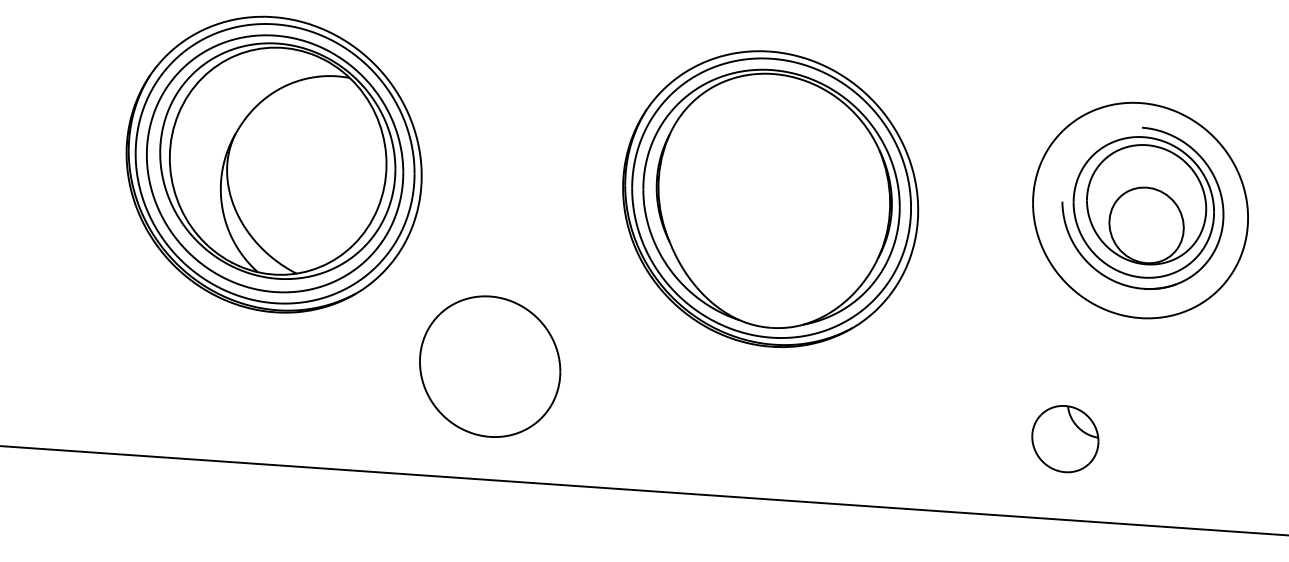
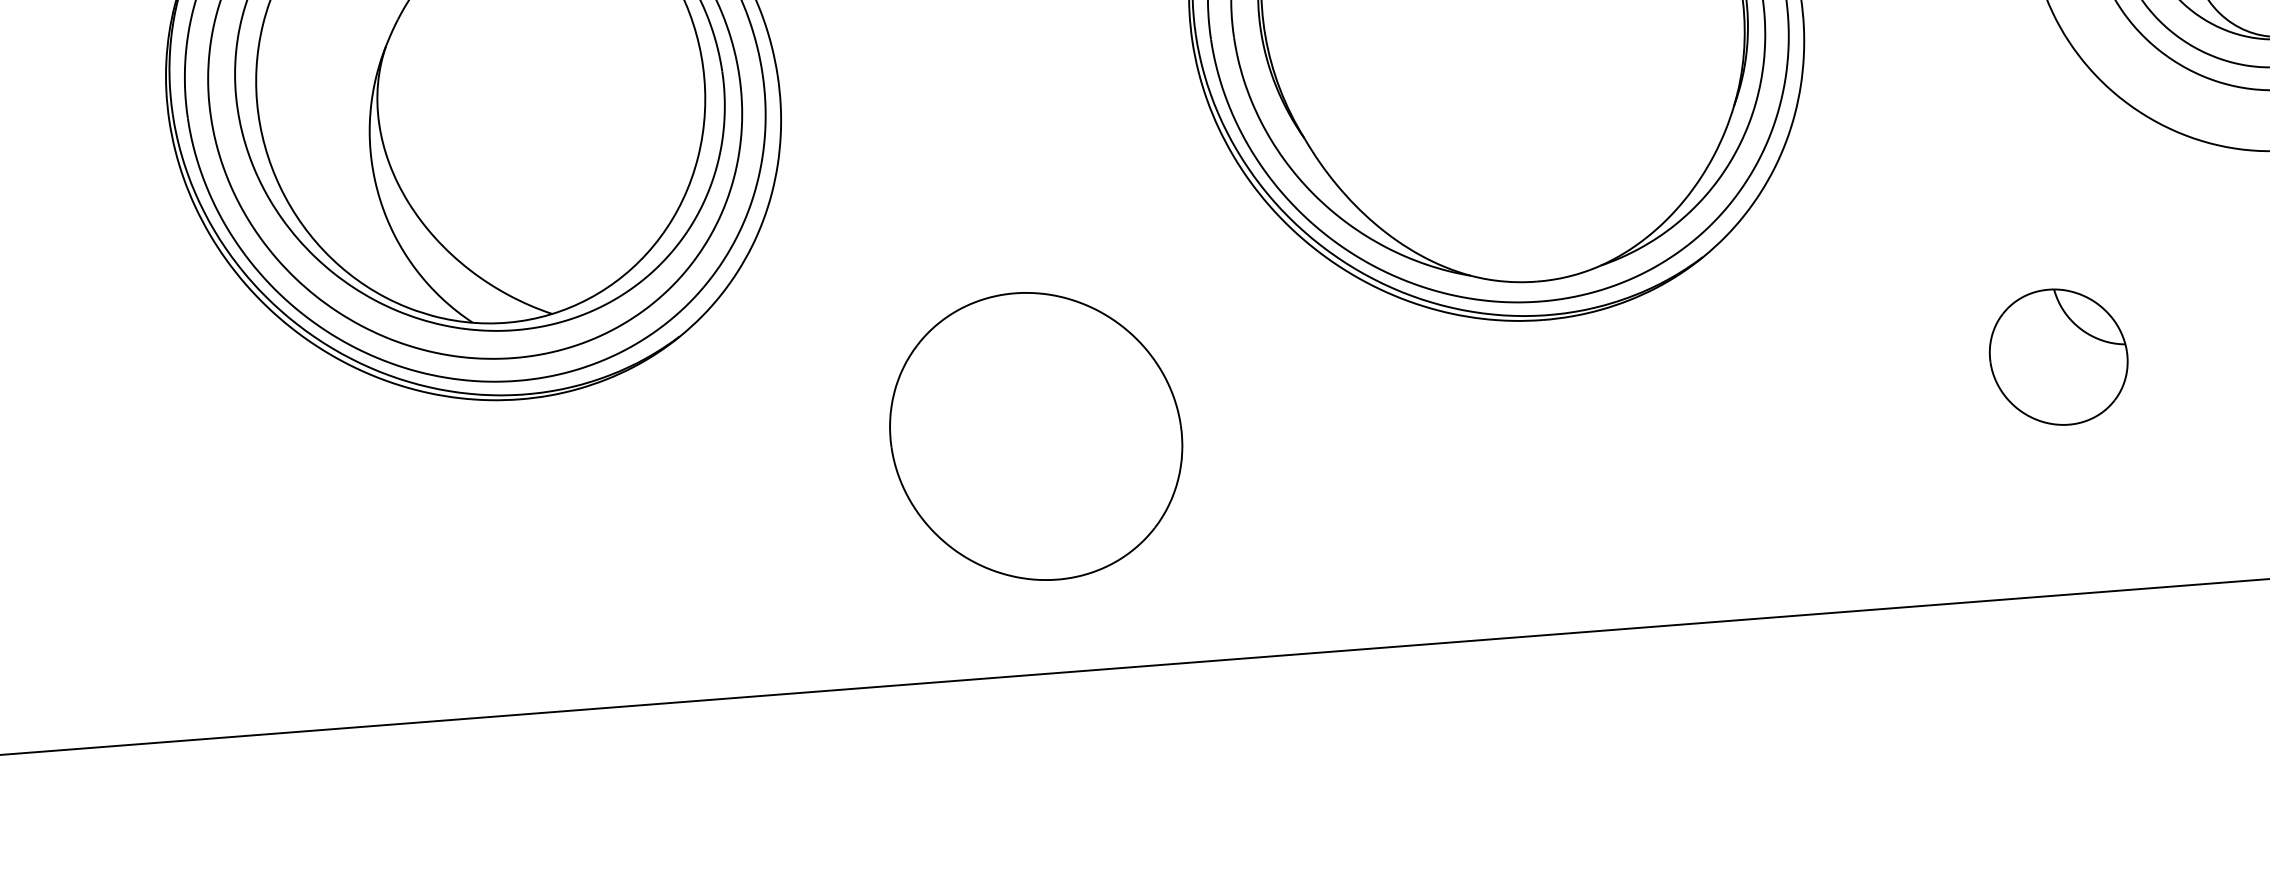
part: (490, 366) -> (1036, 435), moved
part: (1065, 439) -> (2059, 357), moved

